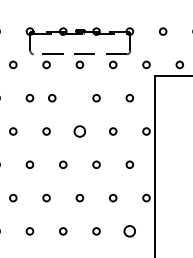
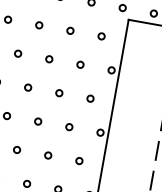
circle: (52, 98) -> (39, 25), moved
circle: (79, 131) -> (48, 59), size x0.62
circle: (129, 231) -> (79, 161), size x0.62

